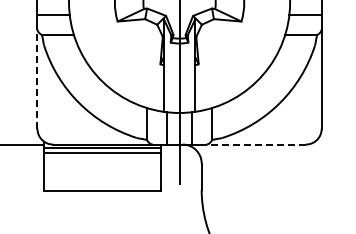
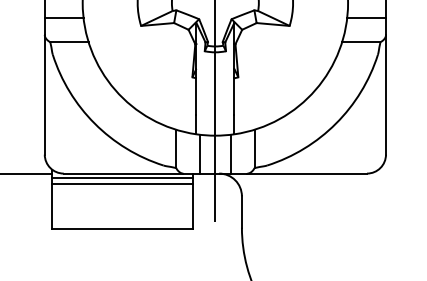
line: (37, 78) -> (44, 94), dashed -> solid
line: (256, 144) -> (307, 173), dashed -> solid

